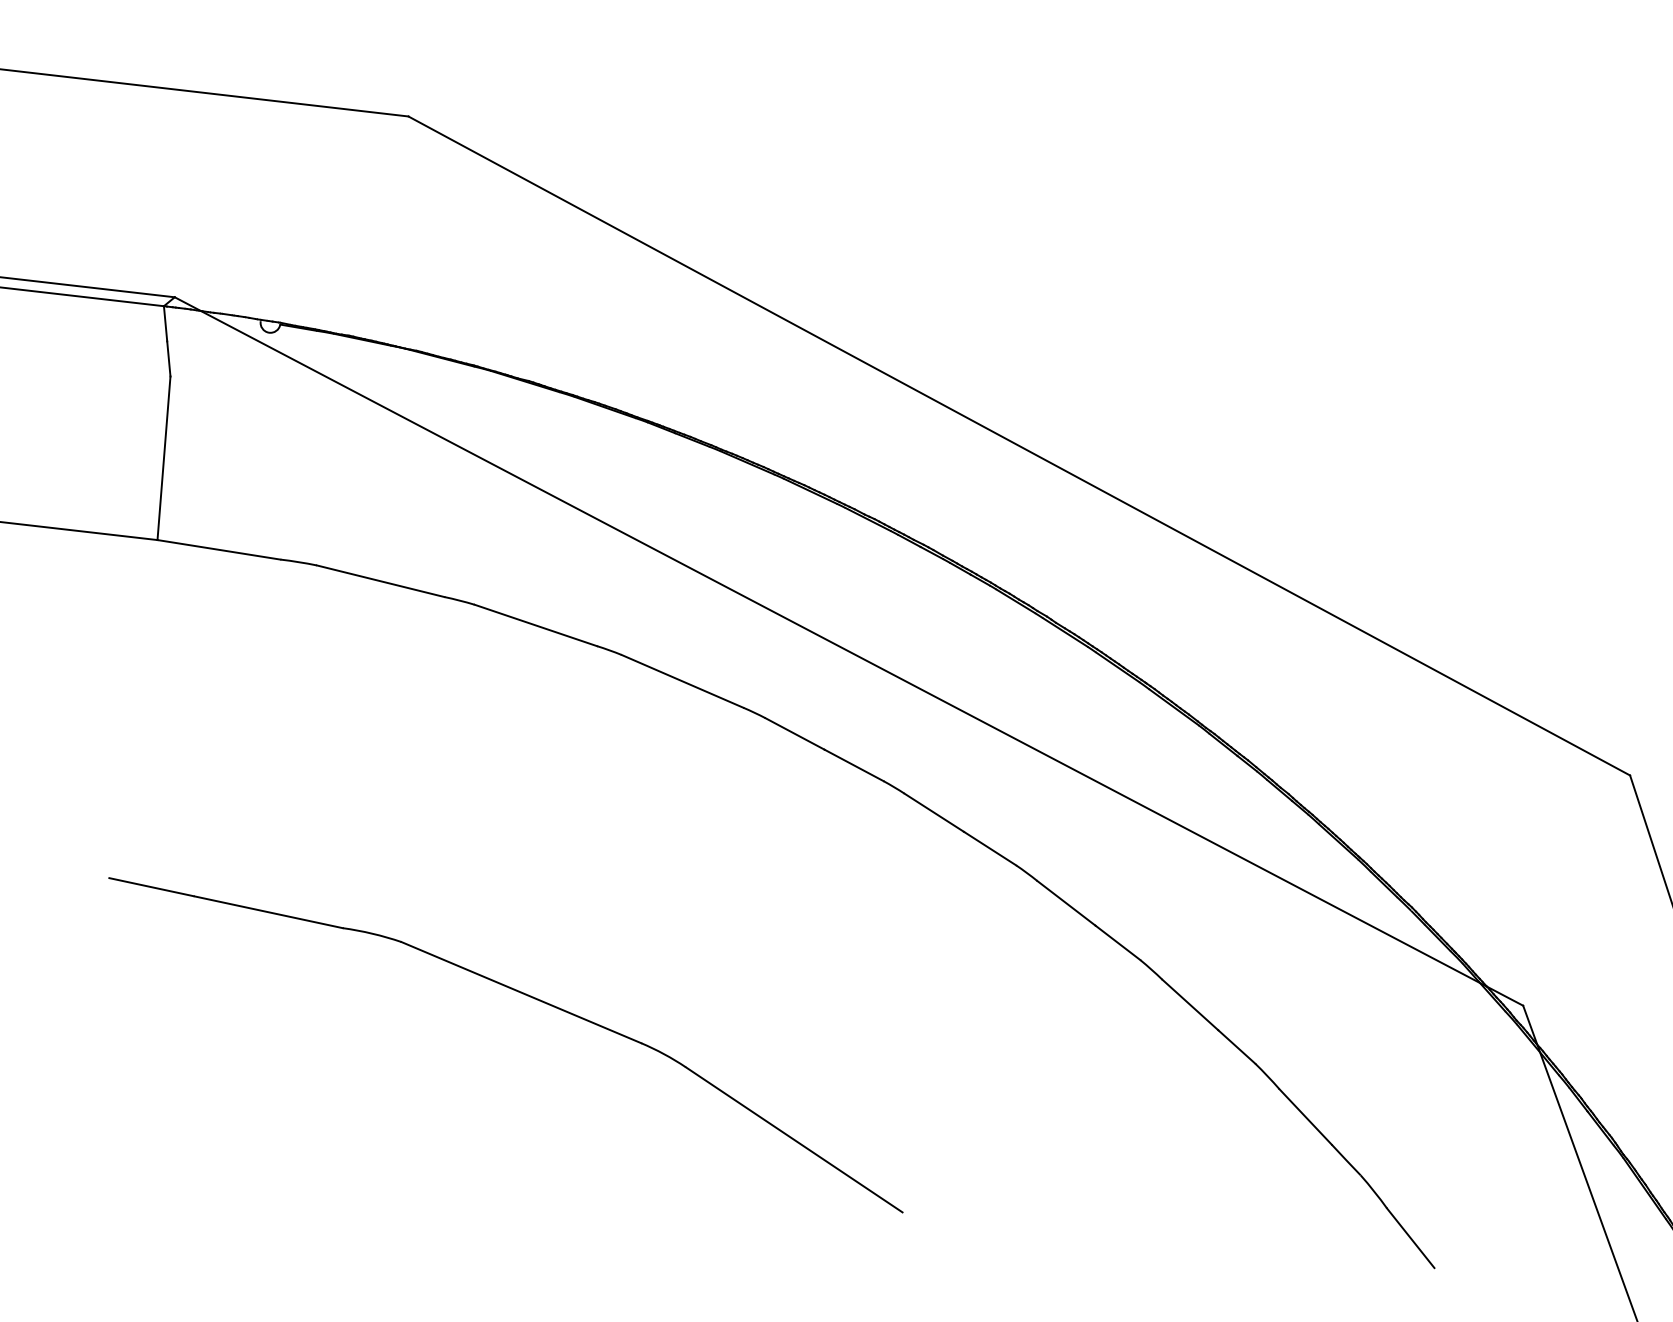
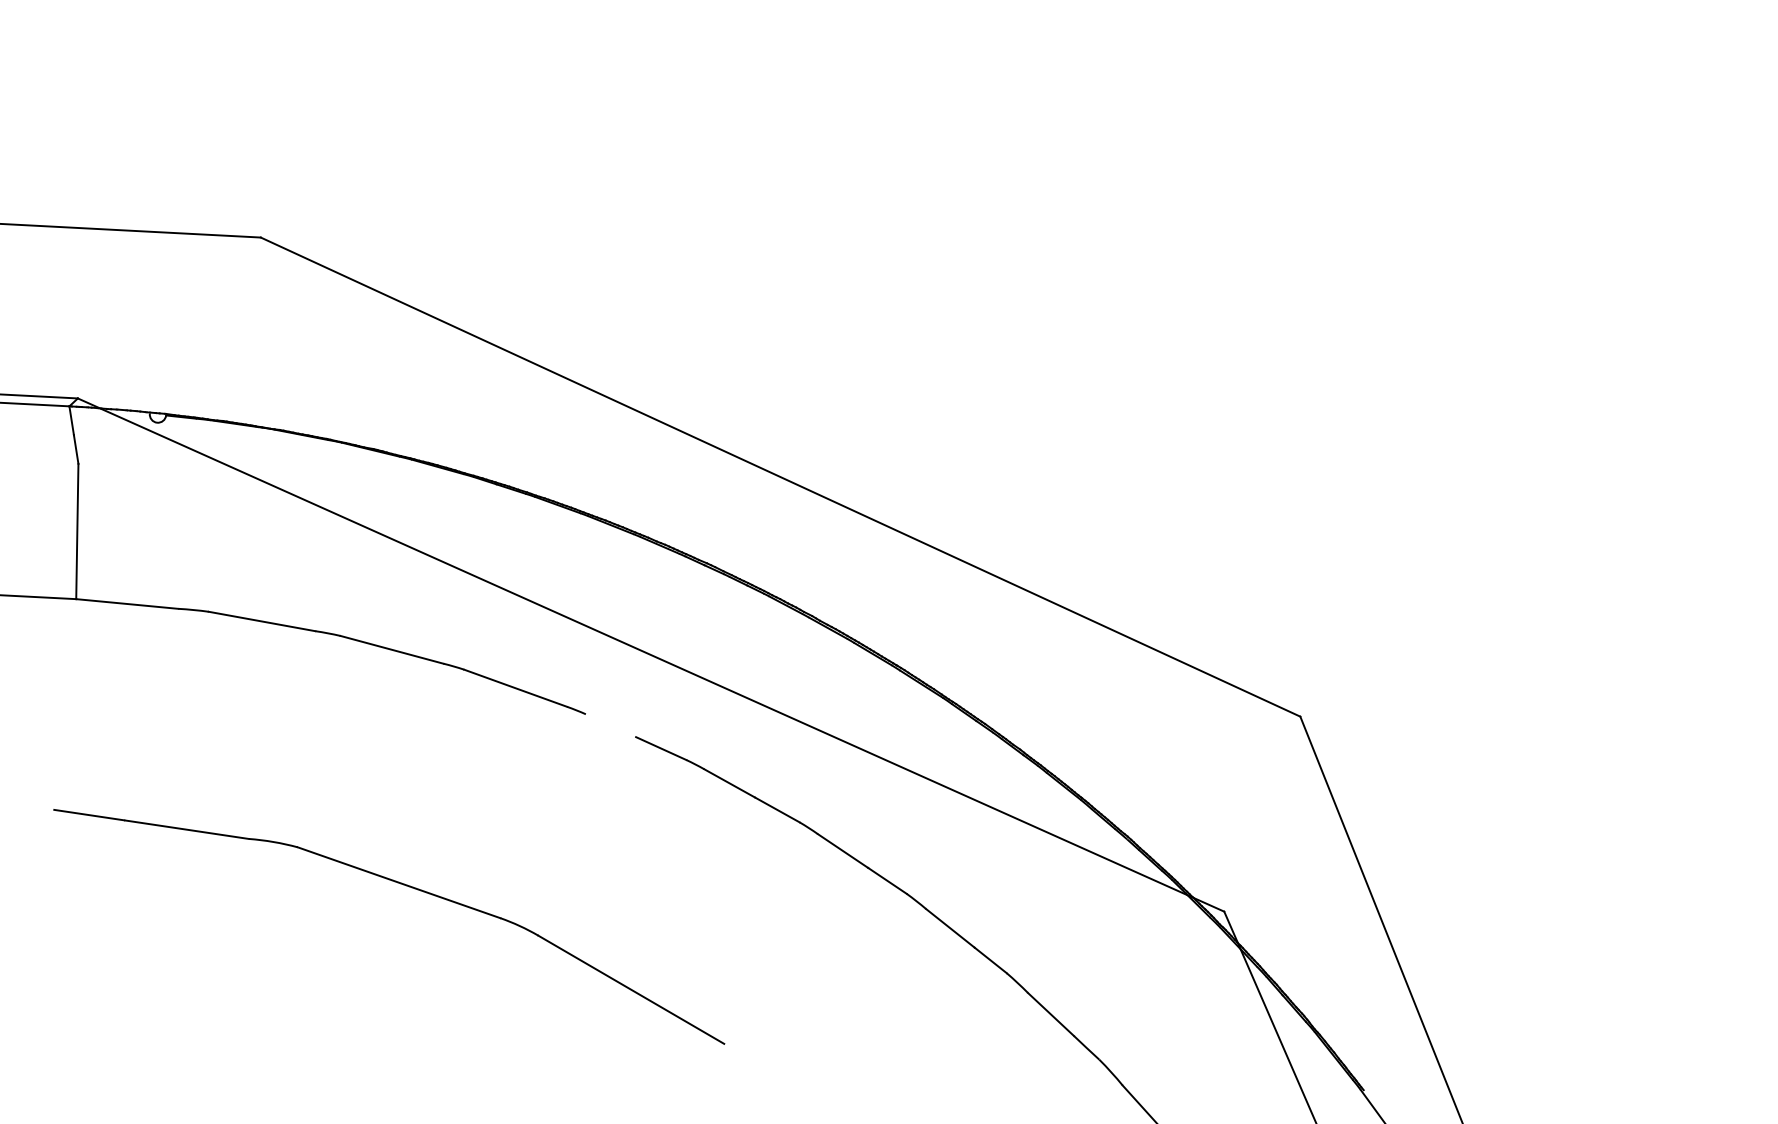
line: (794, 733) -> (610, 725), removed
part: (526, 996) -> (403, 885), moved

